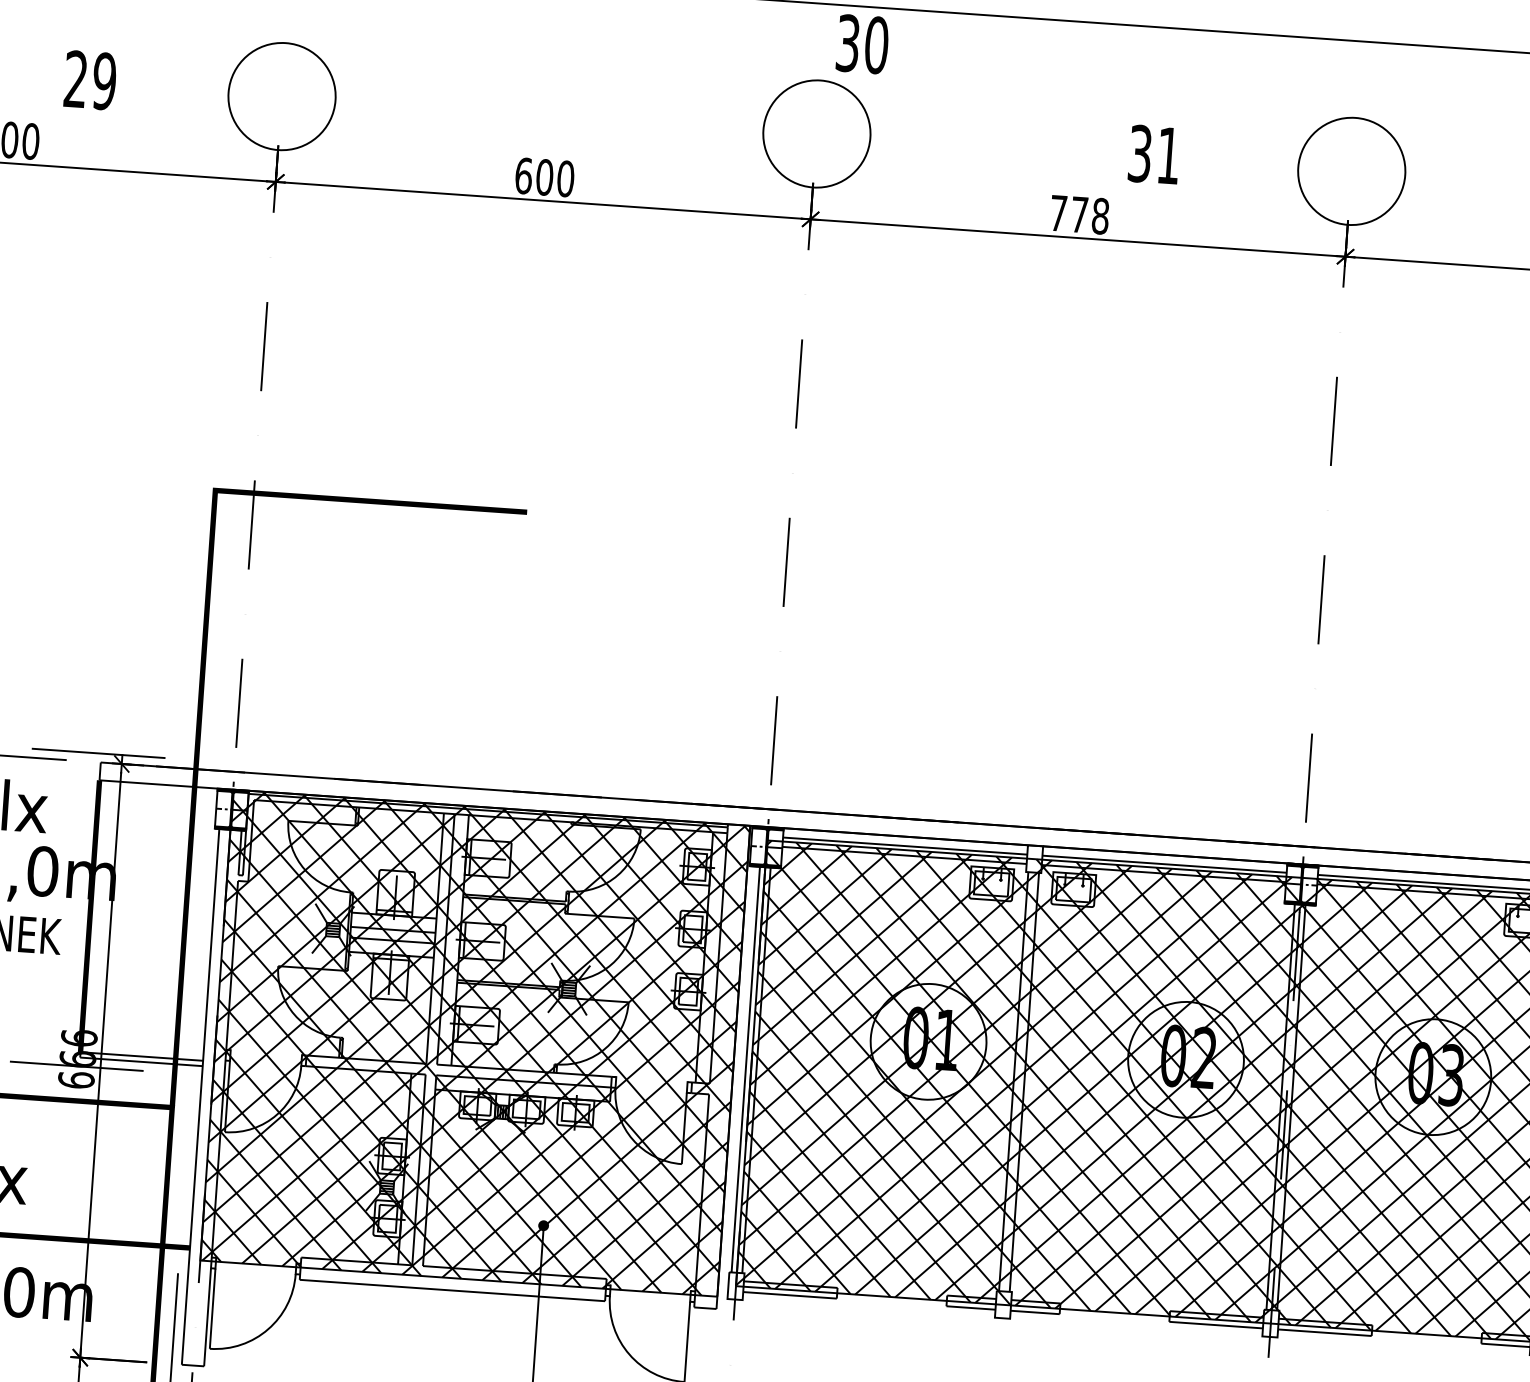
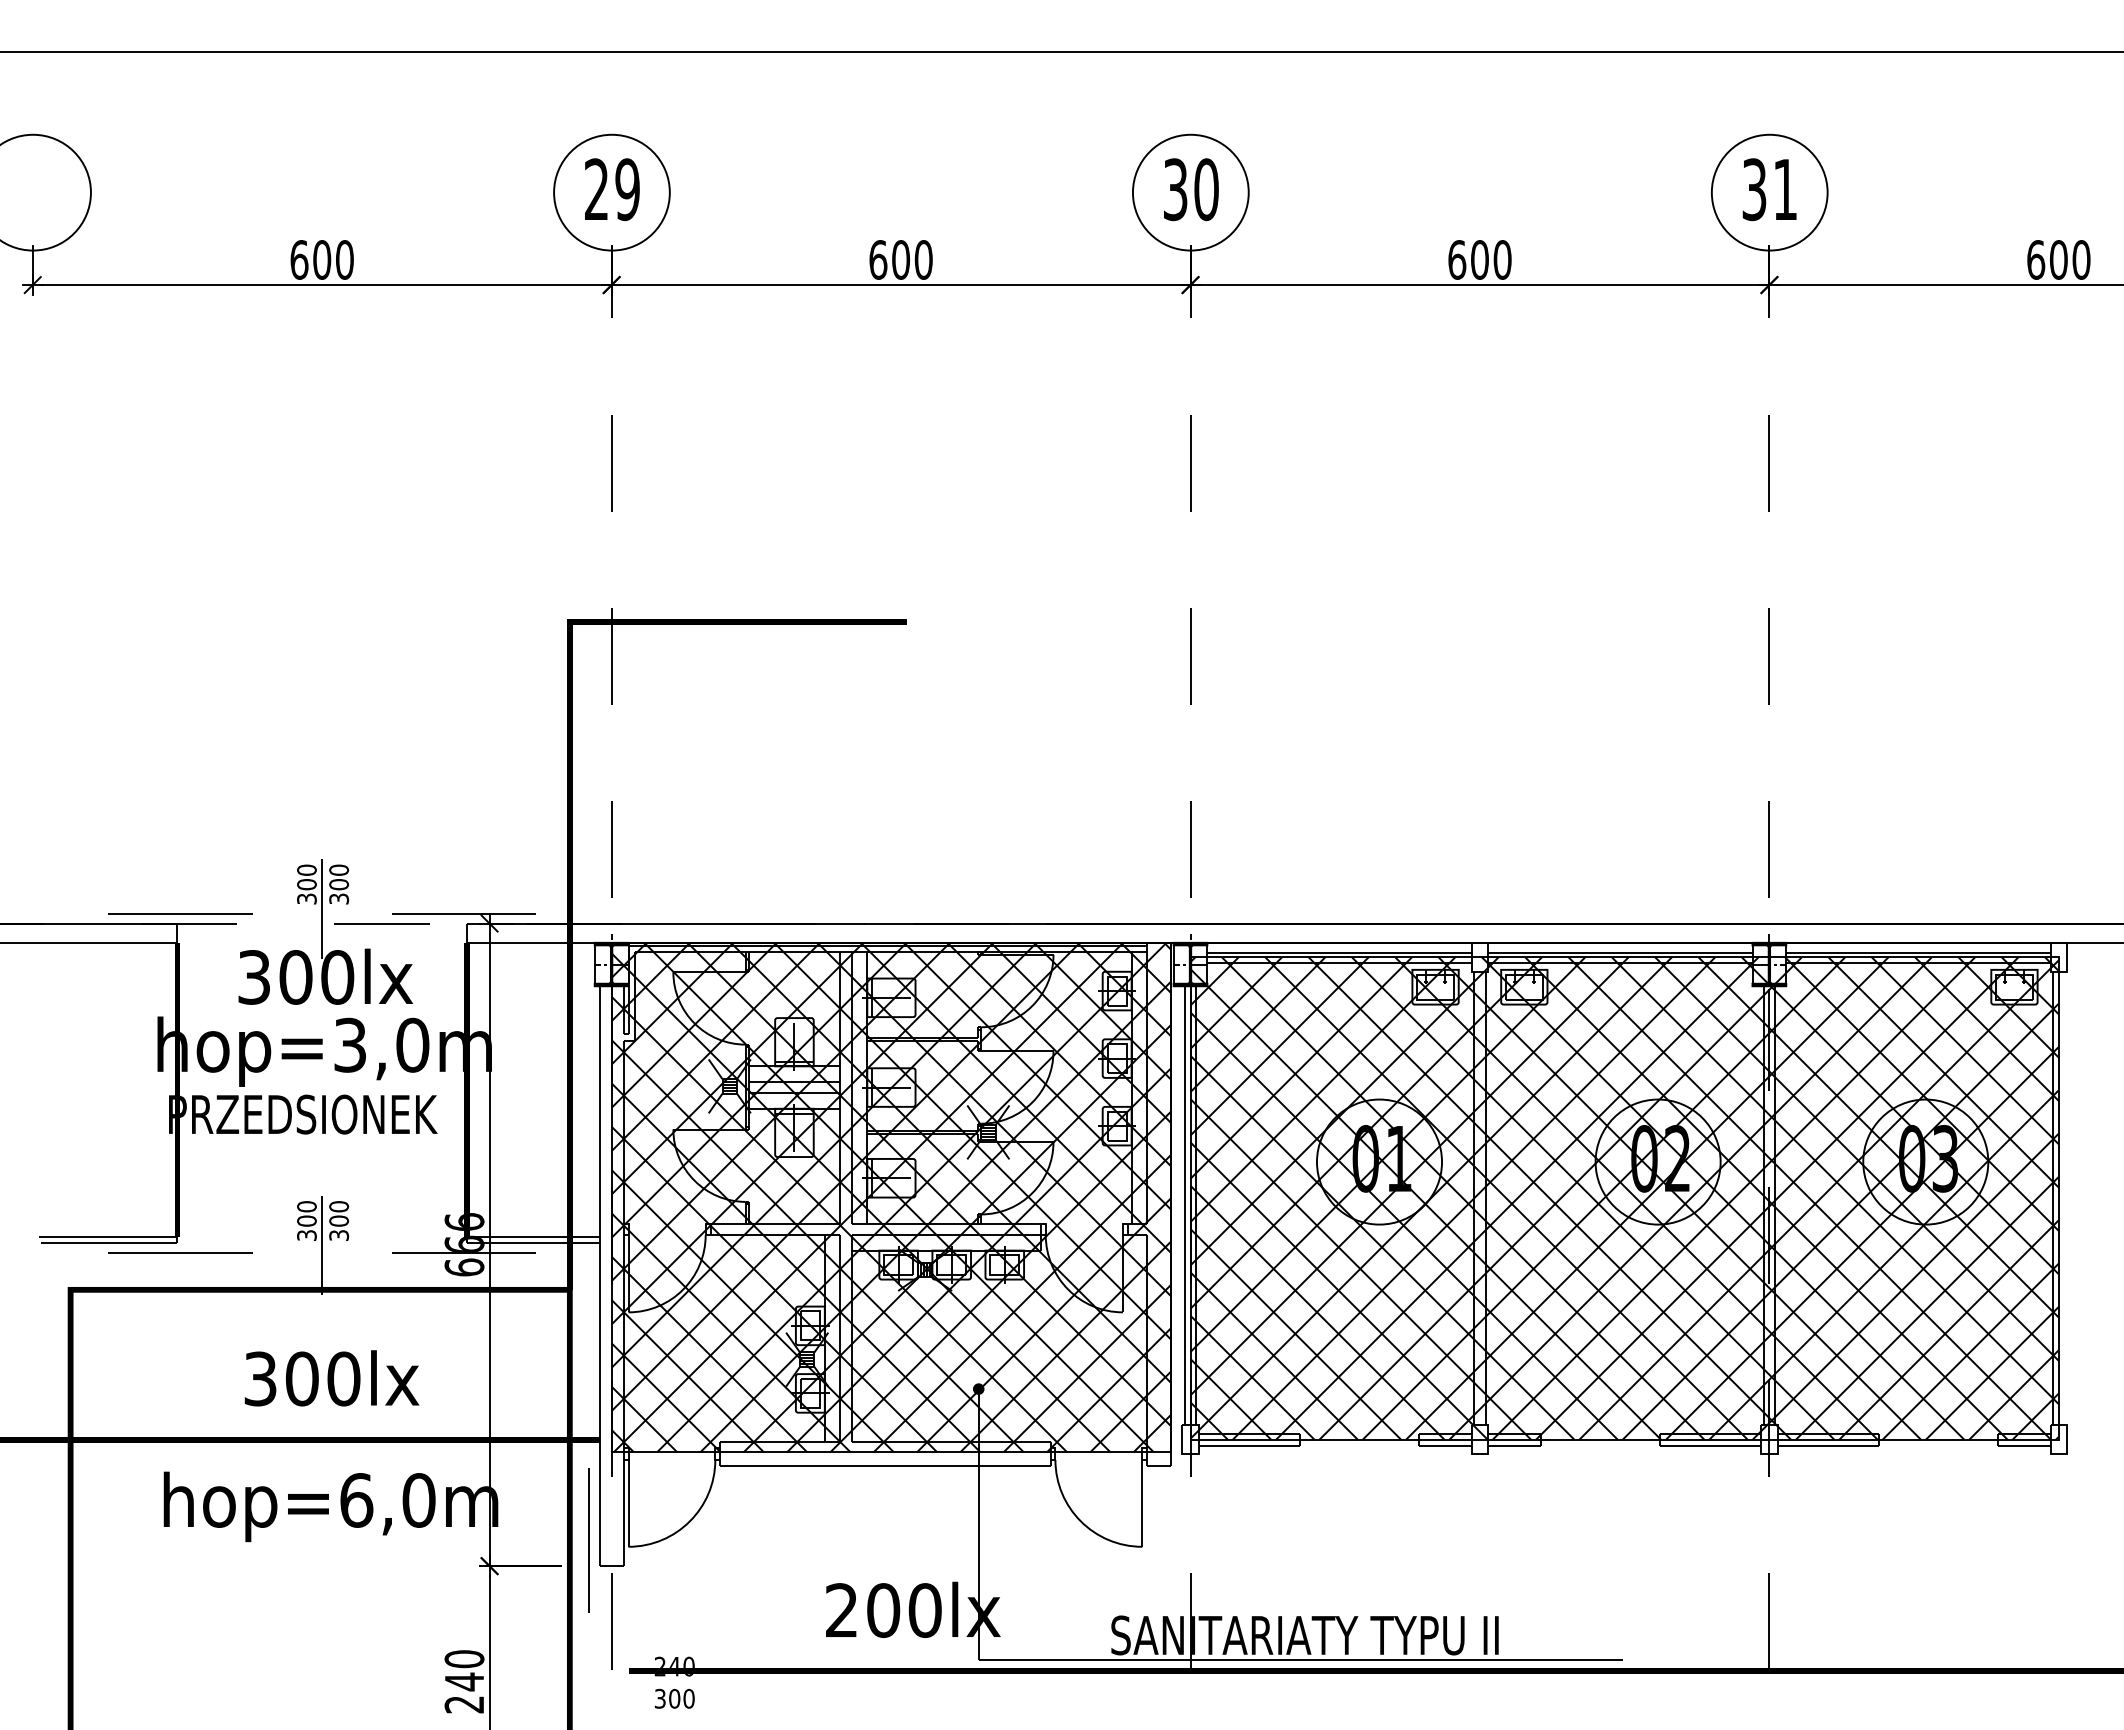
text: (862, 44) -> (1191, 189), moved
text: (90, 80) -> (612, 189), moved
text: (1154, 154) -> (1769, 189), moved
text: (1079, 214) -> (1479, 259), 778 -> 600

